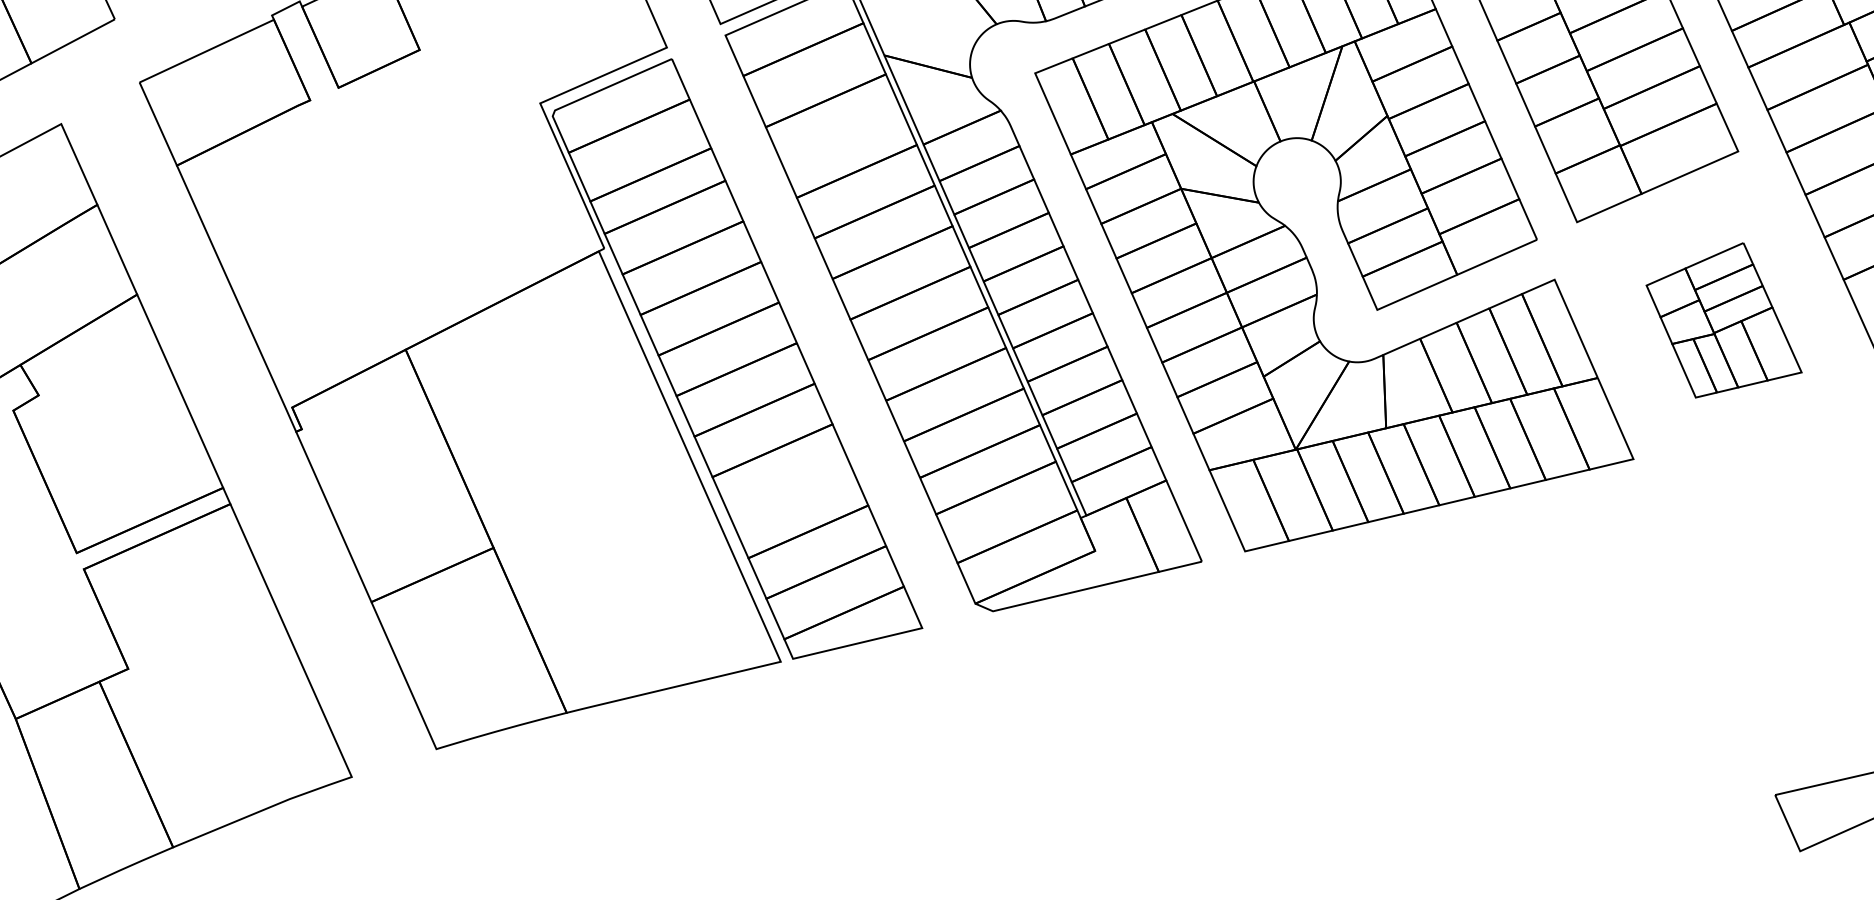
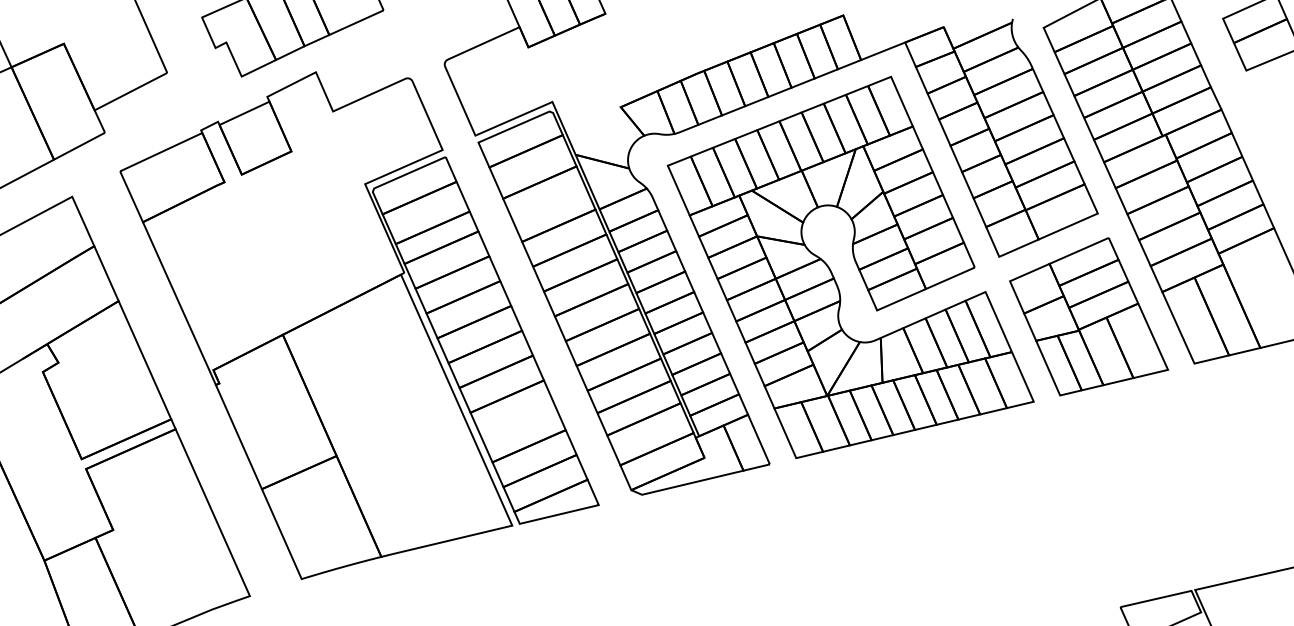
part: (1724, 319) -> (1089, 316), size x1.67

